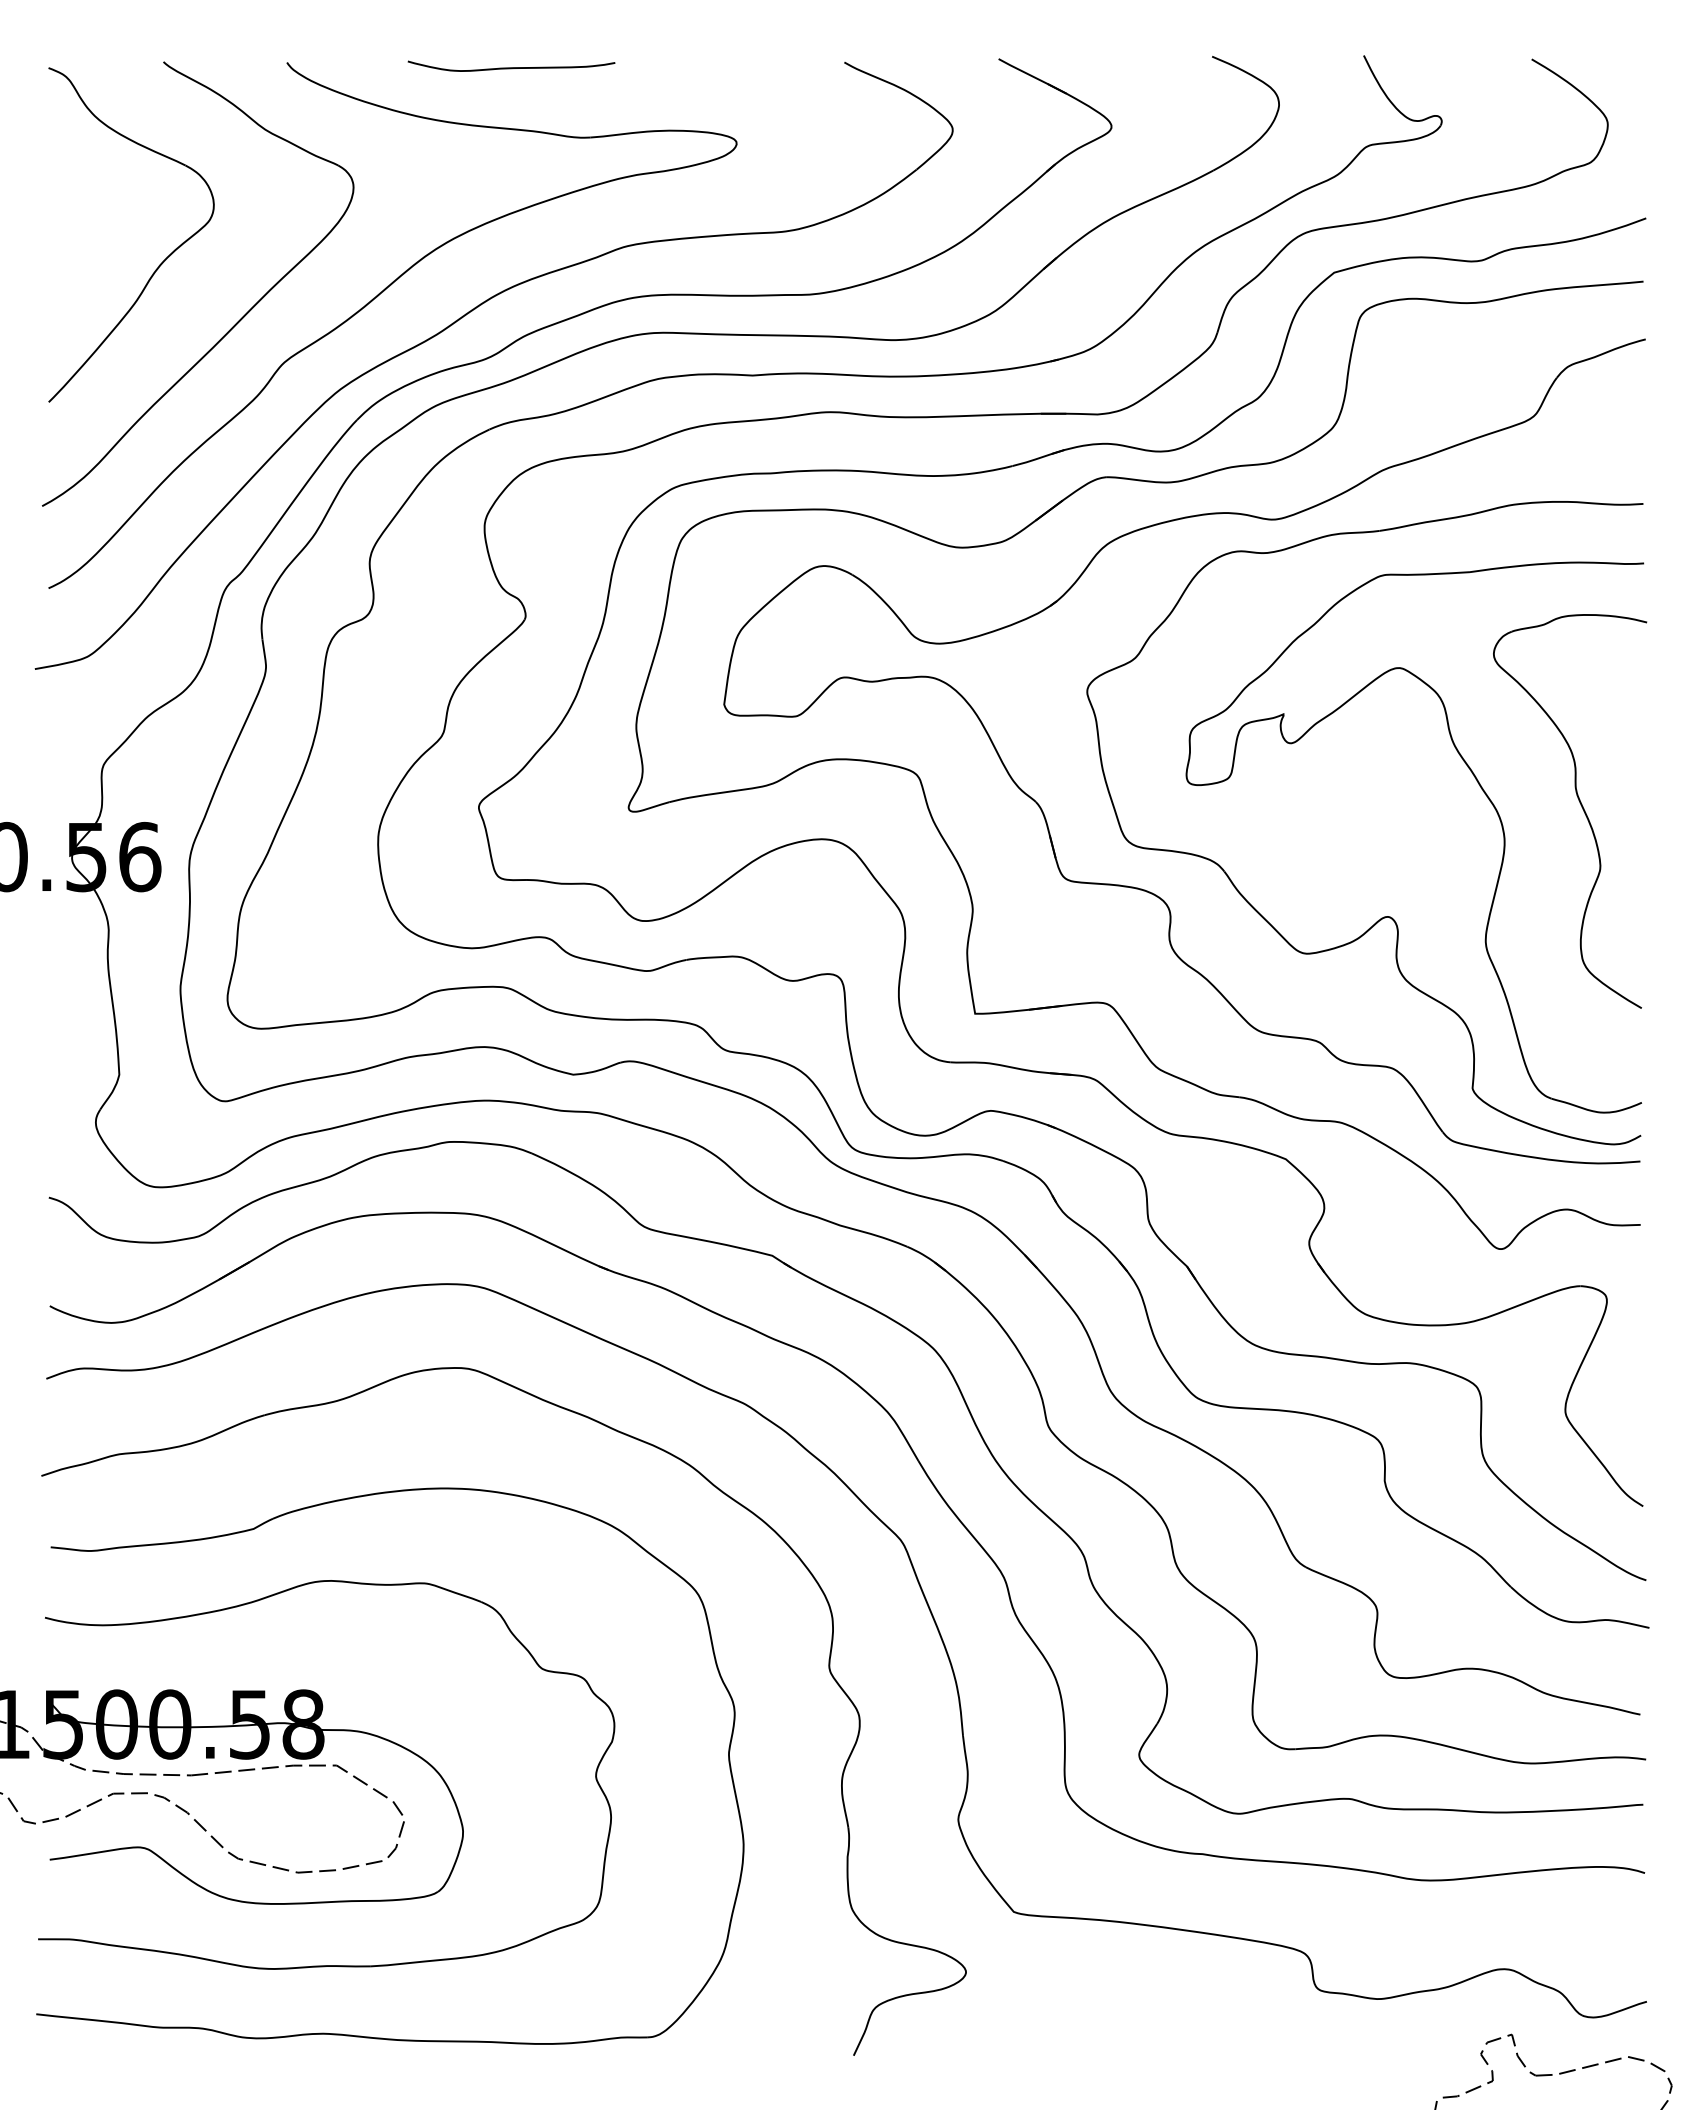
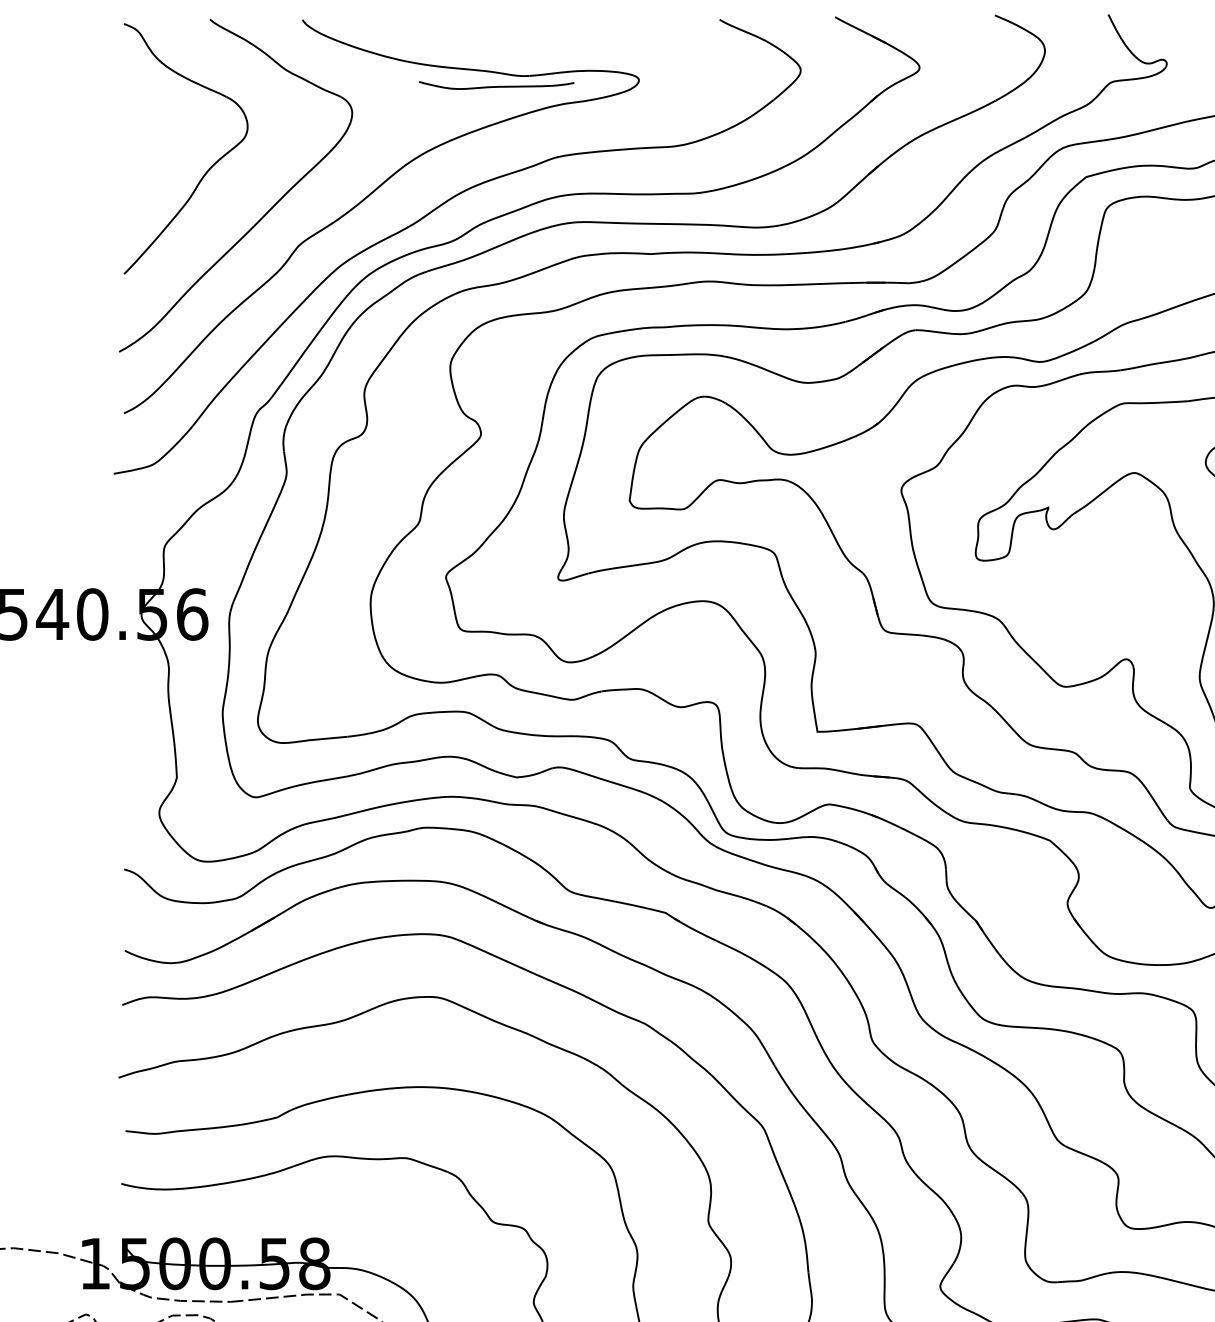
curve: (511, 67) -> (496, 86), moved

